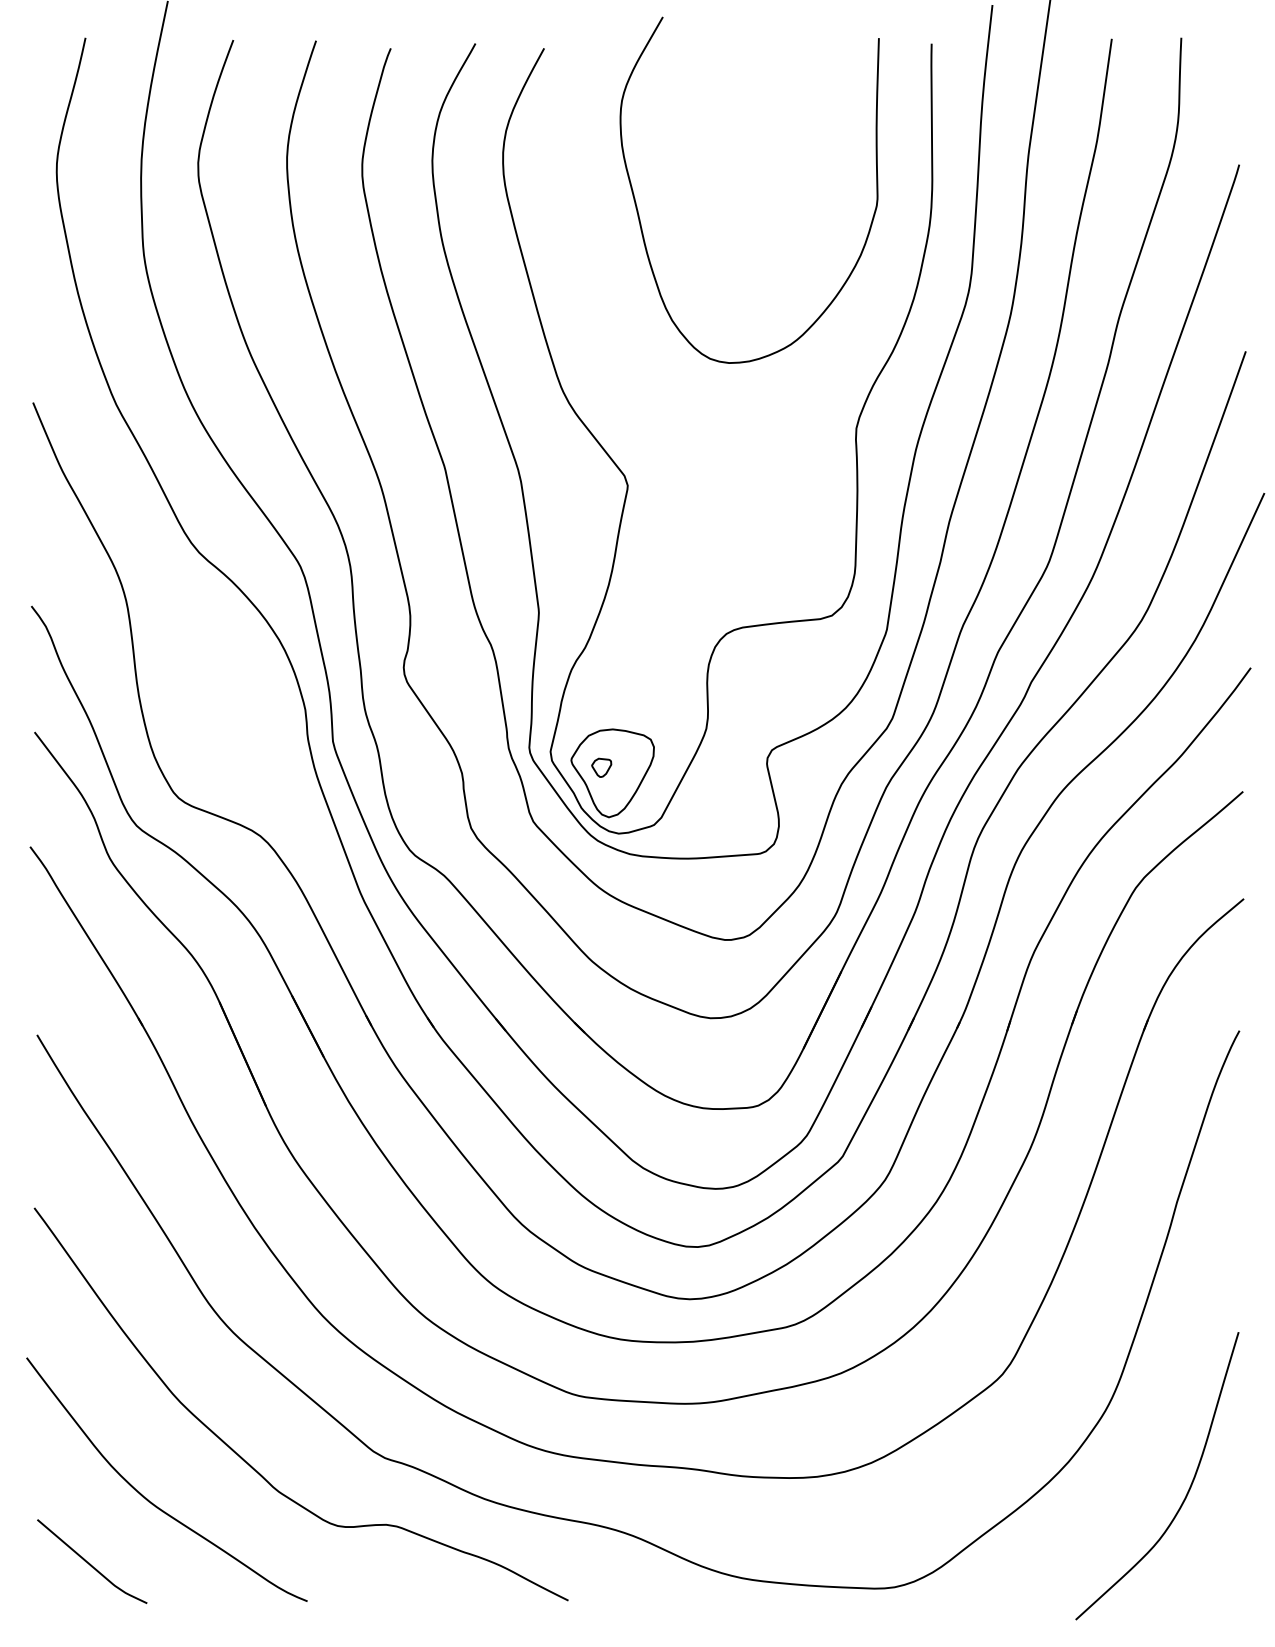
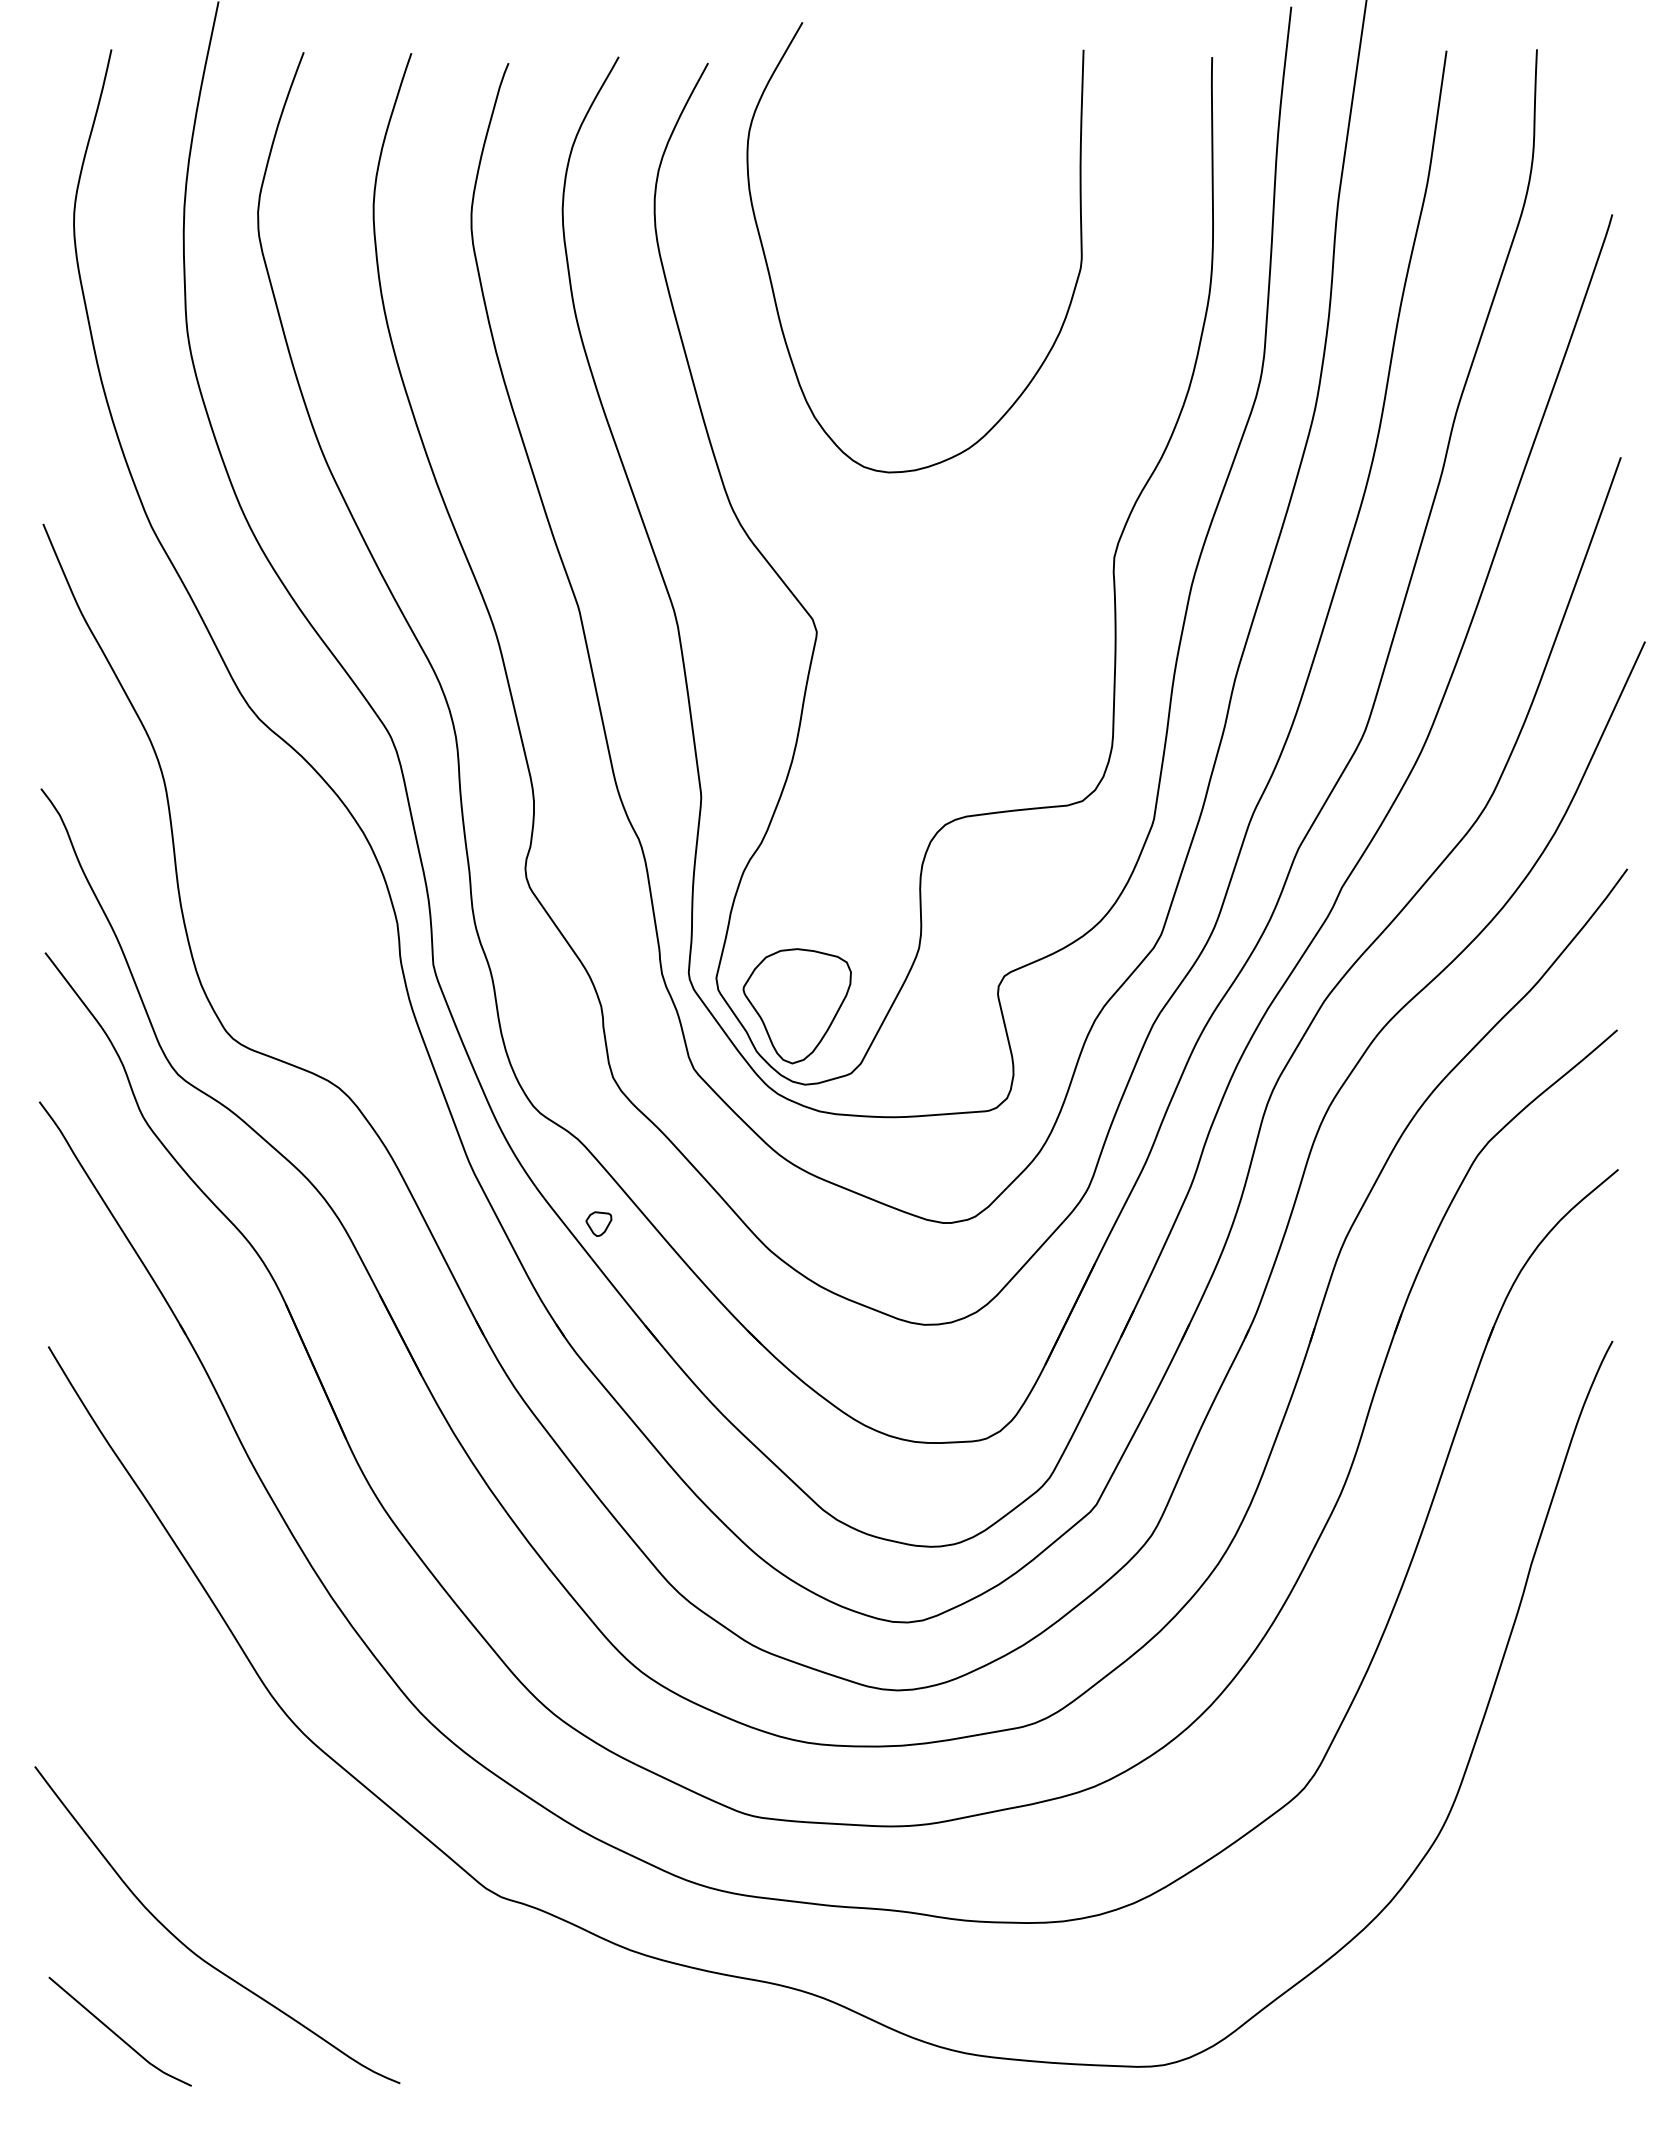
curve: (639, 213) -> (771, 278), moved
part: (601, 767) -> (598, 1223), moved
curve: (247, 1462) -> (322, 1902), removed
curve: (1187, 1490) -> (1545, 1939), removed

